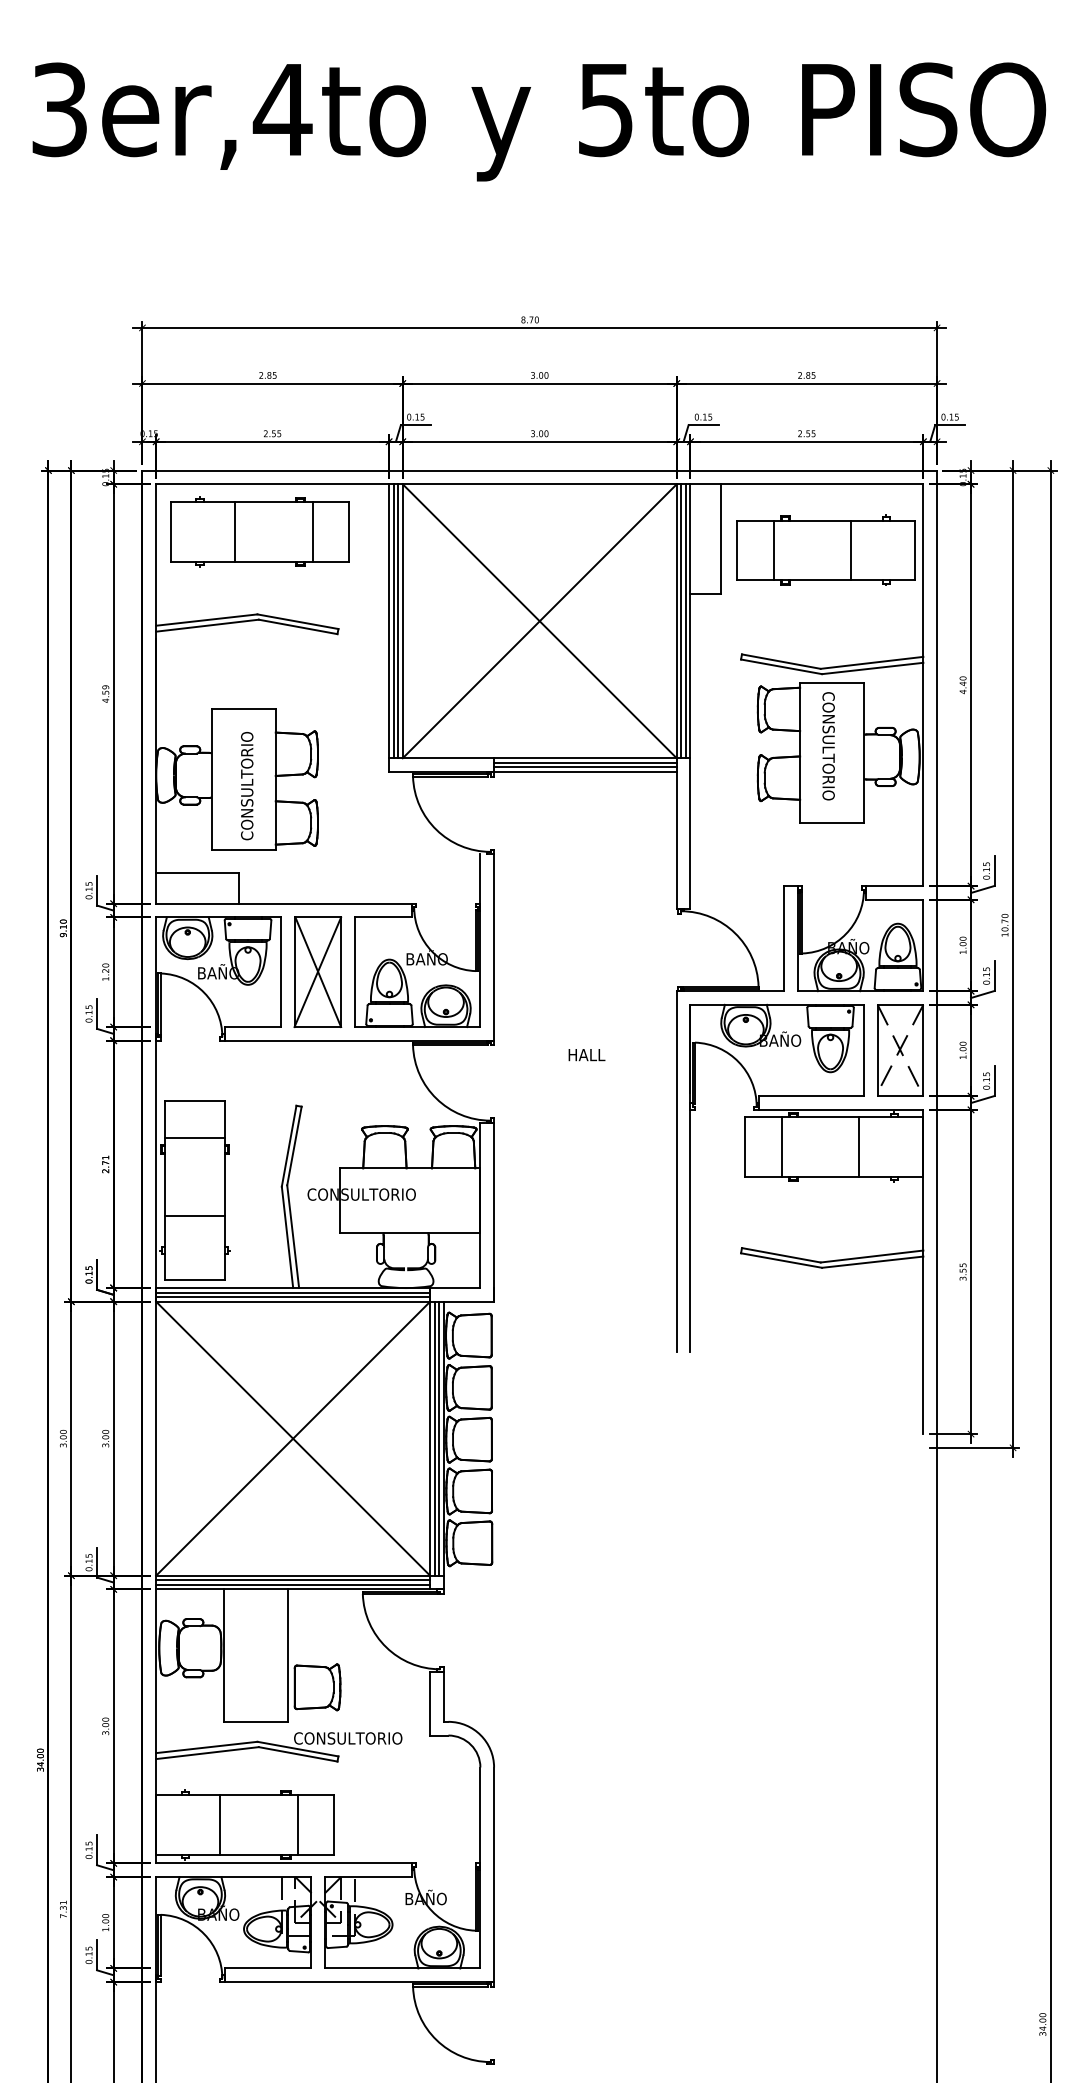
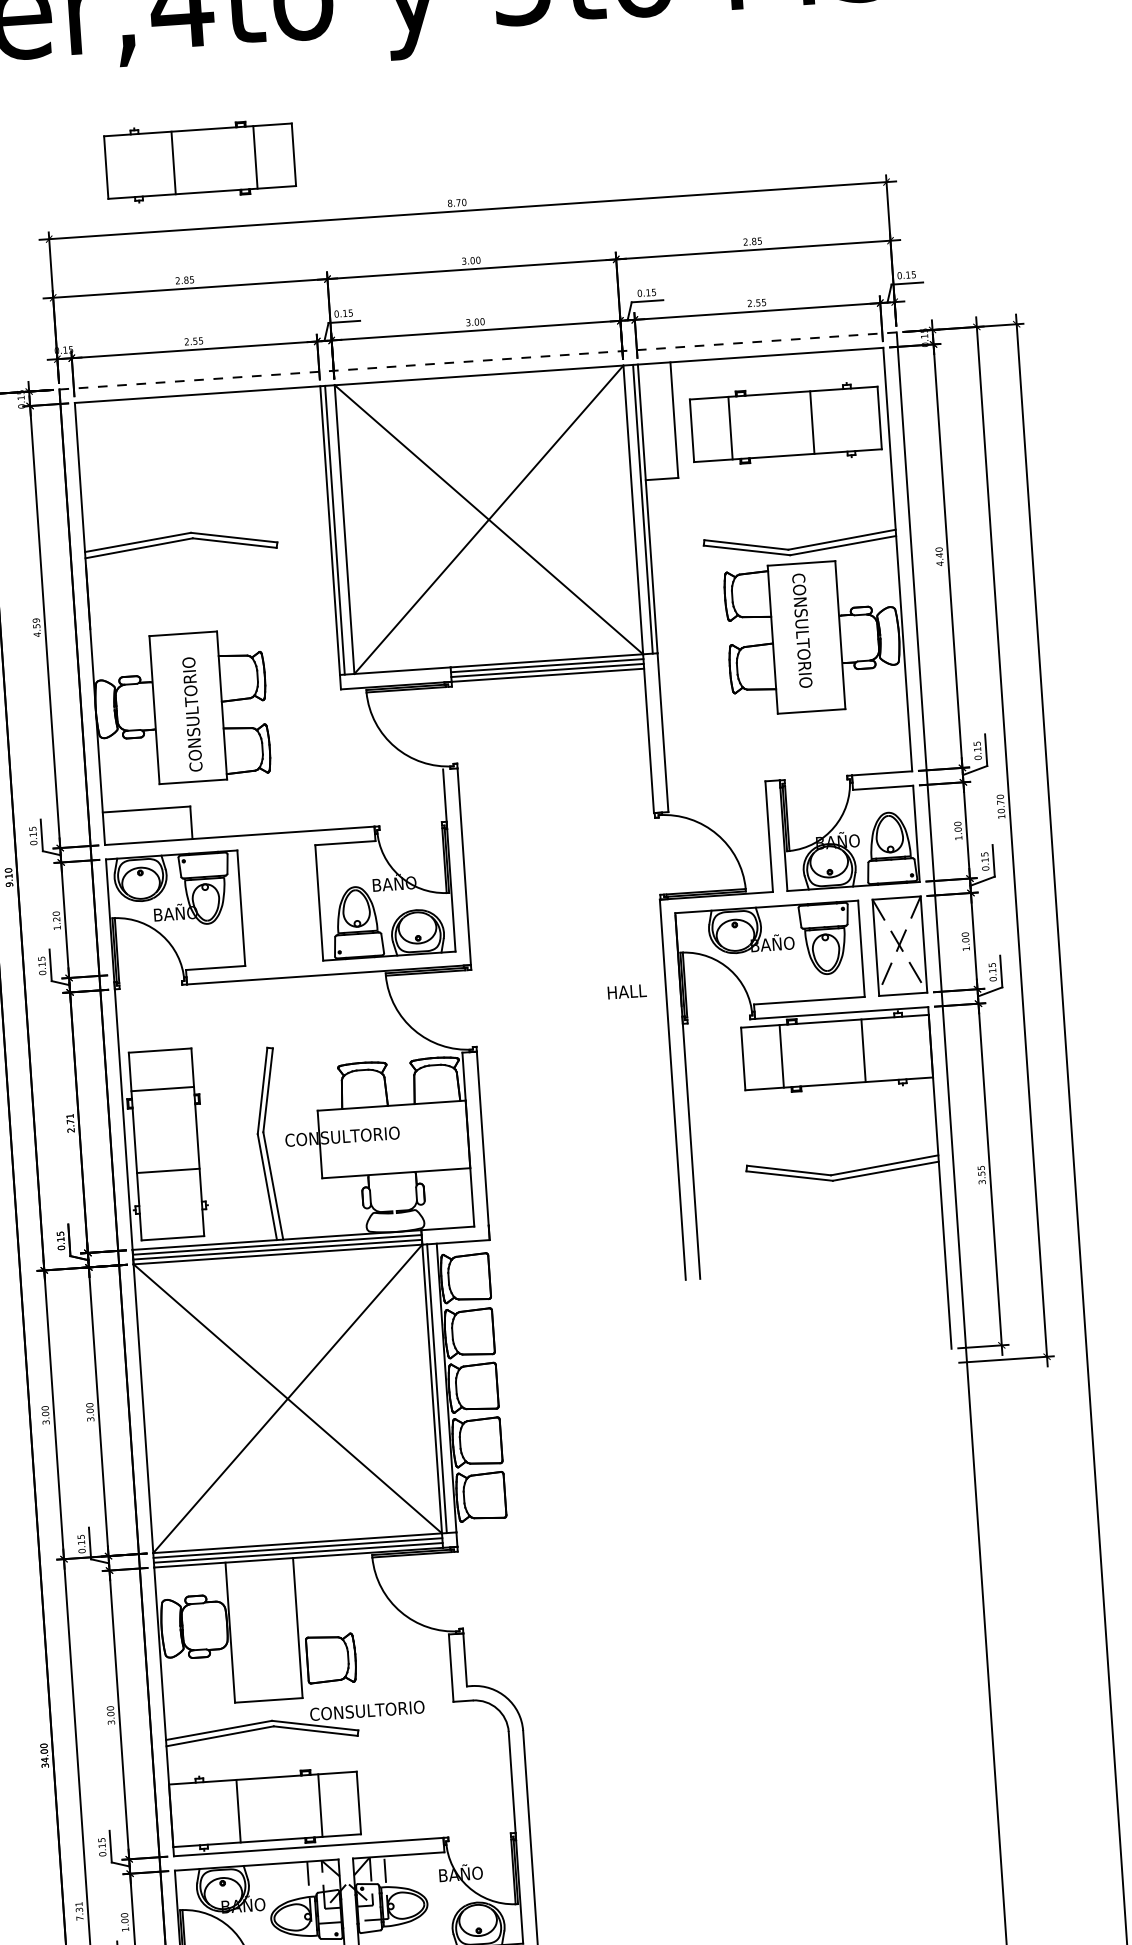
line: (539, 470) -> (477, 360), solid -> dashed
part: (259, 531) -> (199, 160), moved
line: (398, 621) -> (340, 530), removed
line: (681, 621) -> (638, 509), removed
part: (317, 971) -> (279, 904), removed
text: (586, 1055) -> (626, 992), moved
line: (439, 1438) -> (441, 1388), removed

